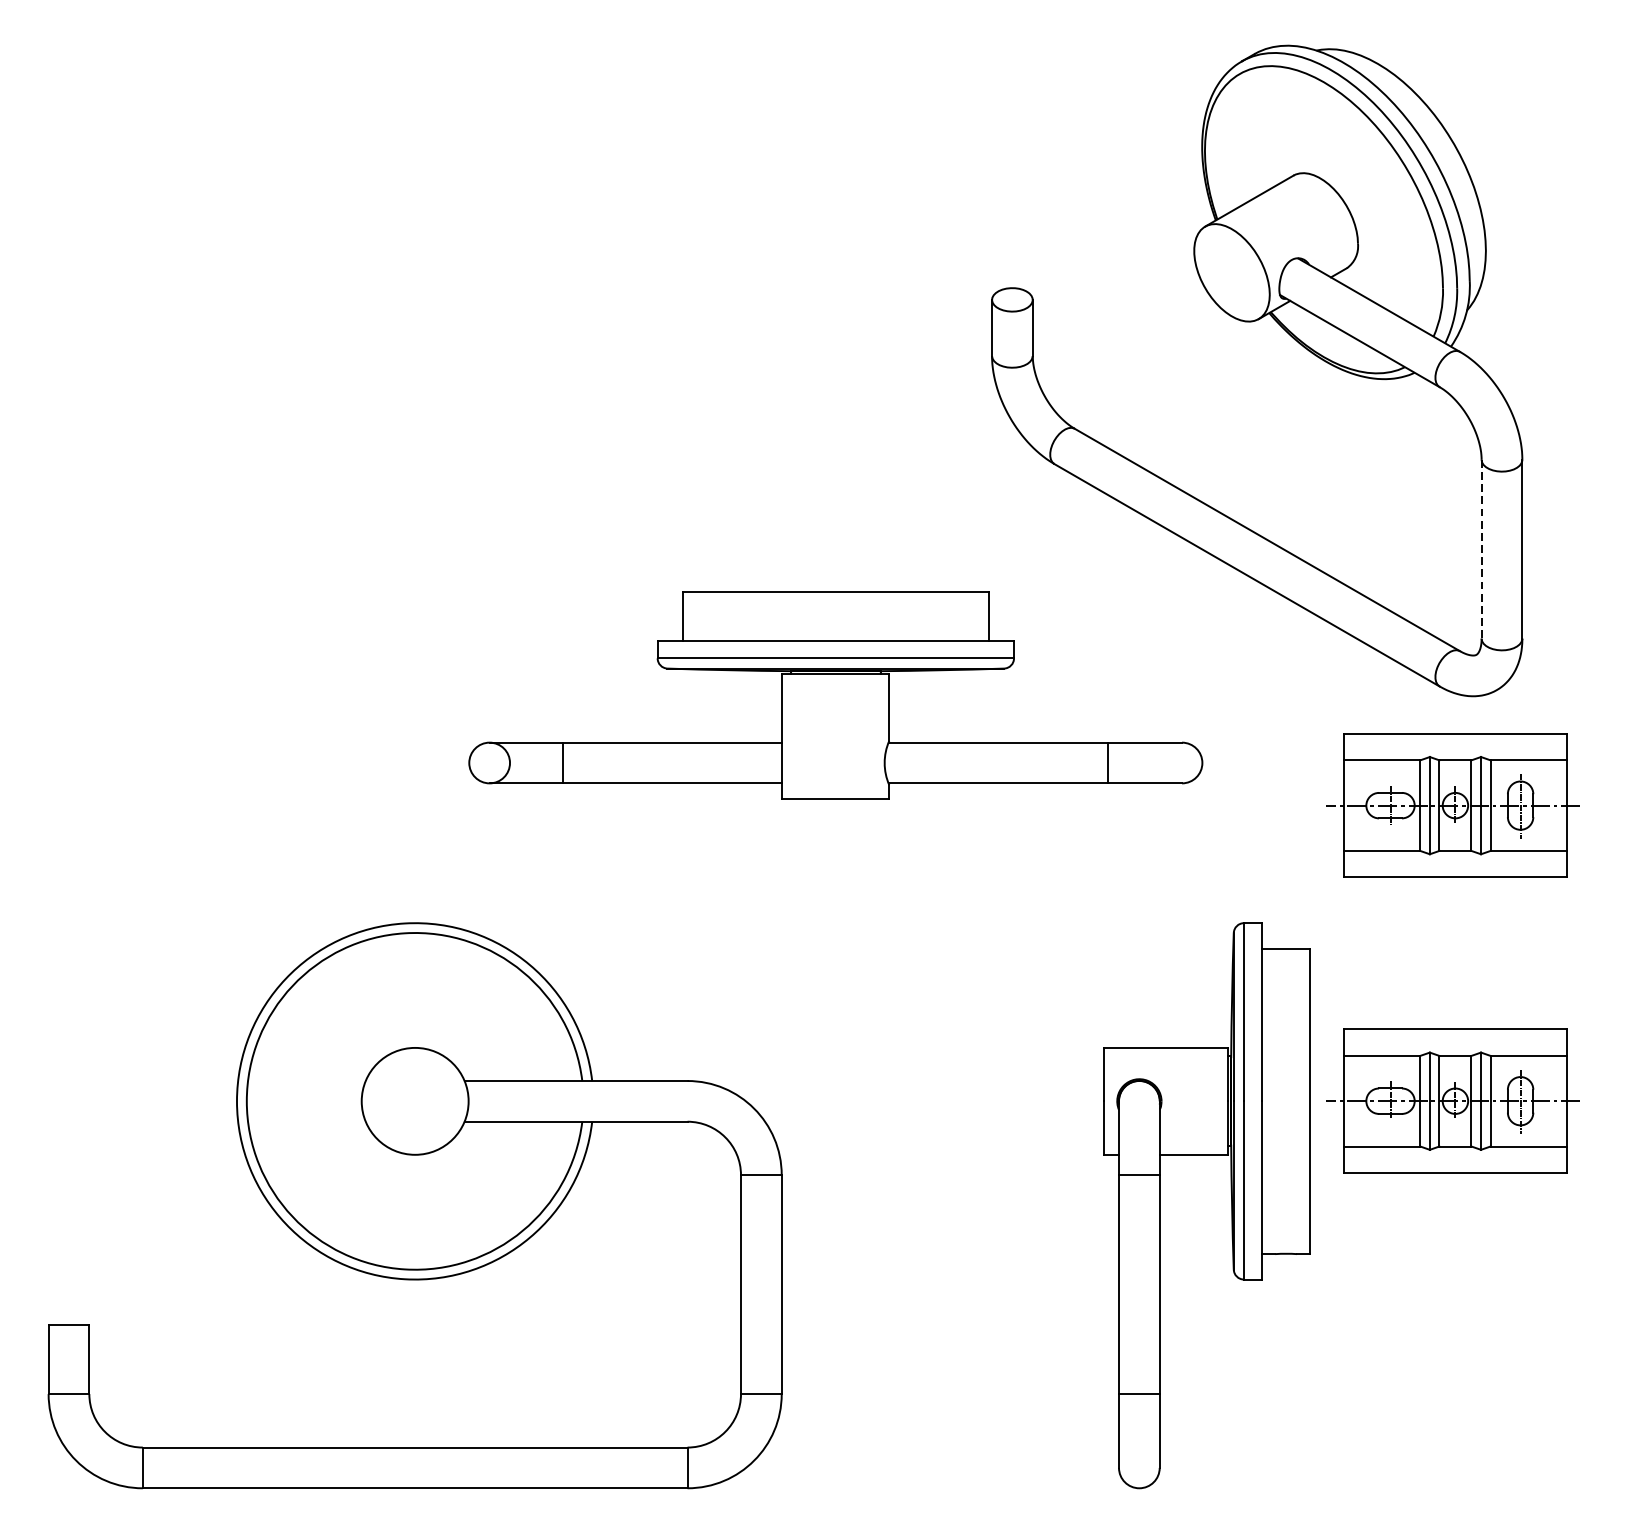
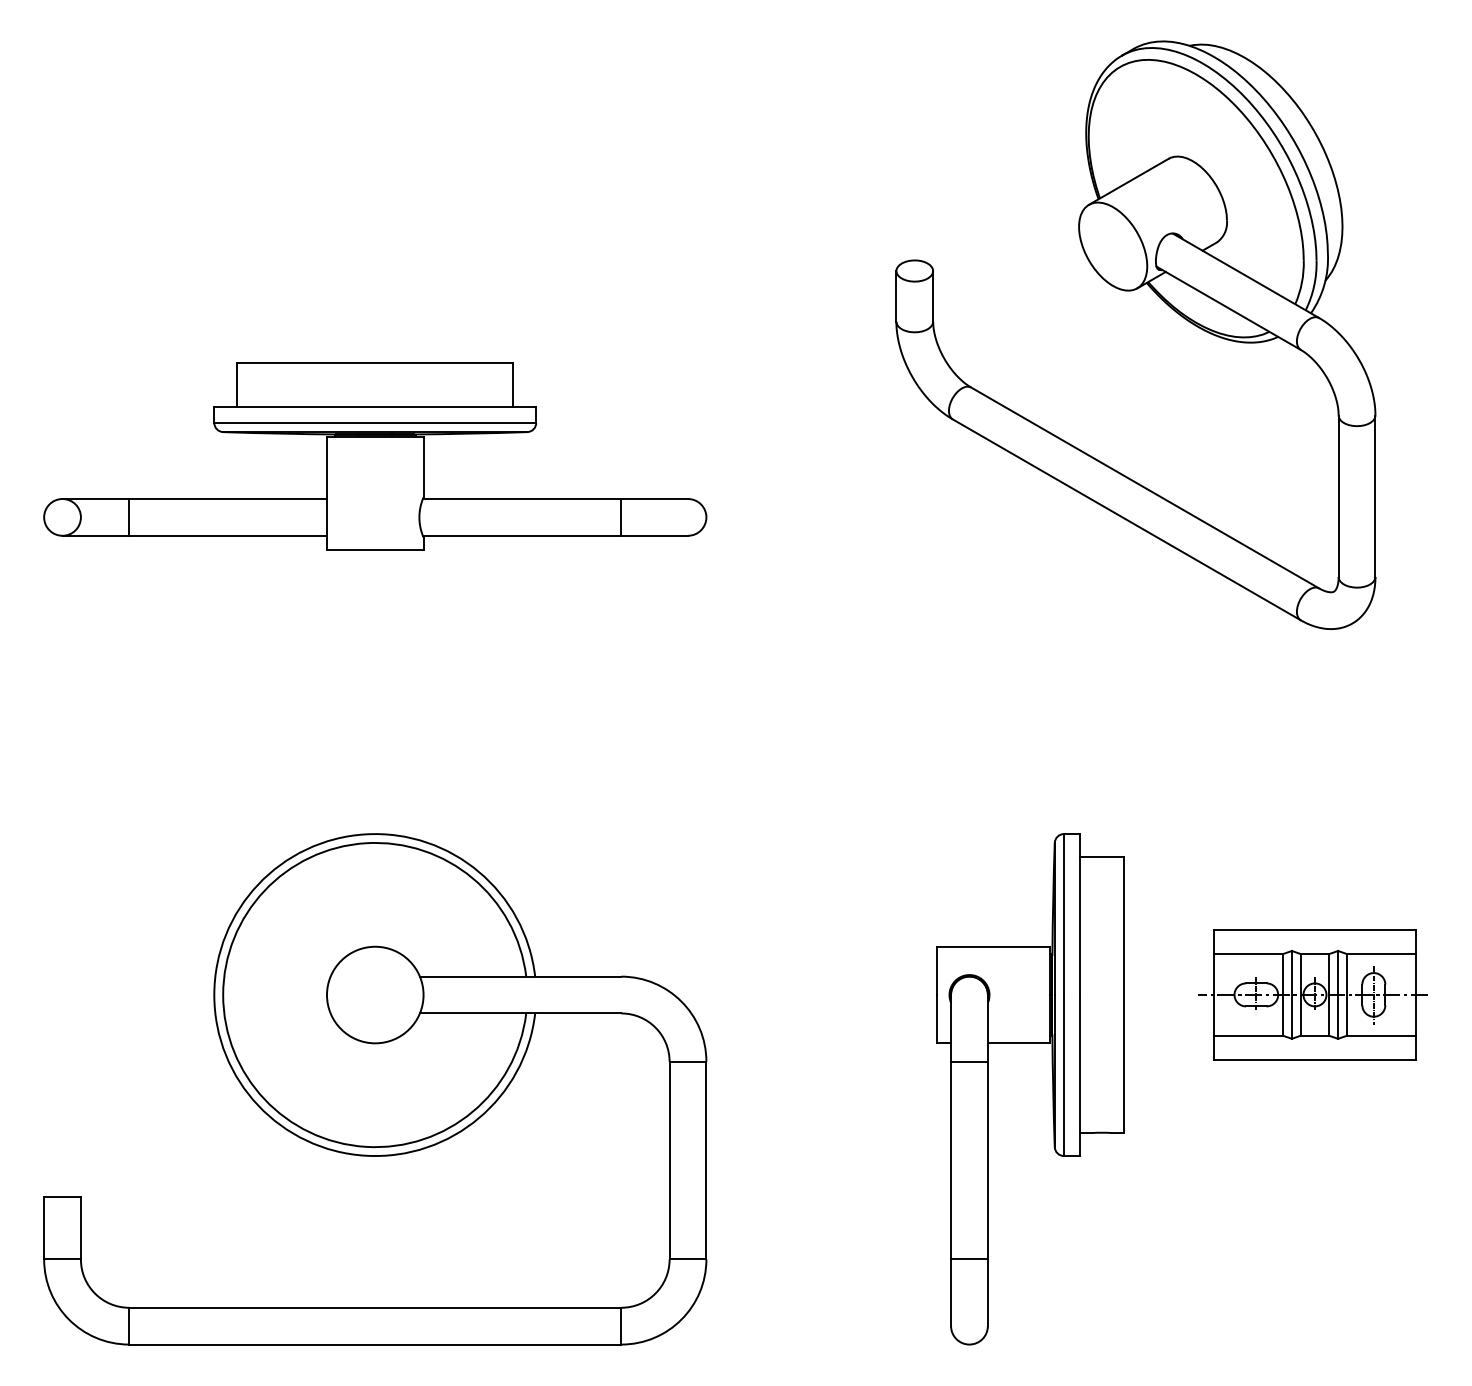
line: (1481, 549) -> (1338, 496), dashed -> solid
part: (836, 695) -> (375, 456), moved
part: (1452, 805) -> (1312, 727), removed
part: (1231, 1205) -> (1052, 1089), moved

